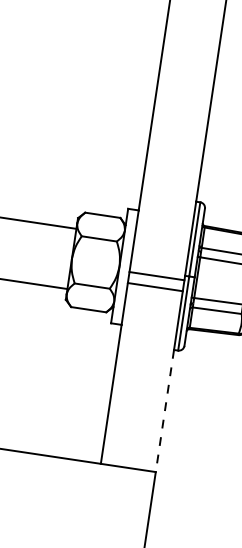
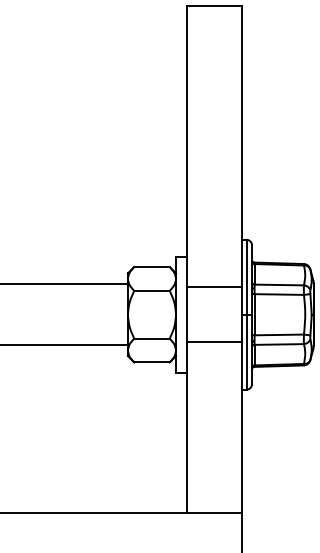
line: (156, 276) -> (214, 287), moved
line: (155, 287) -> (214, 342), moved
line: (165, 411) -> (242, 451), dashed -> solid

